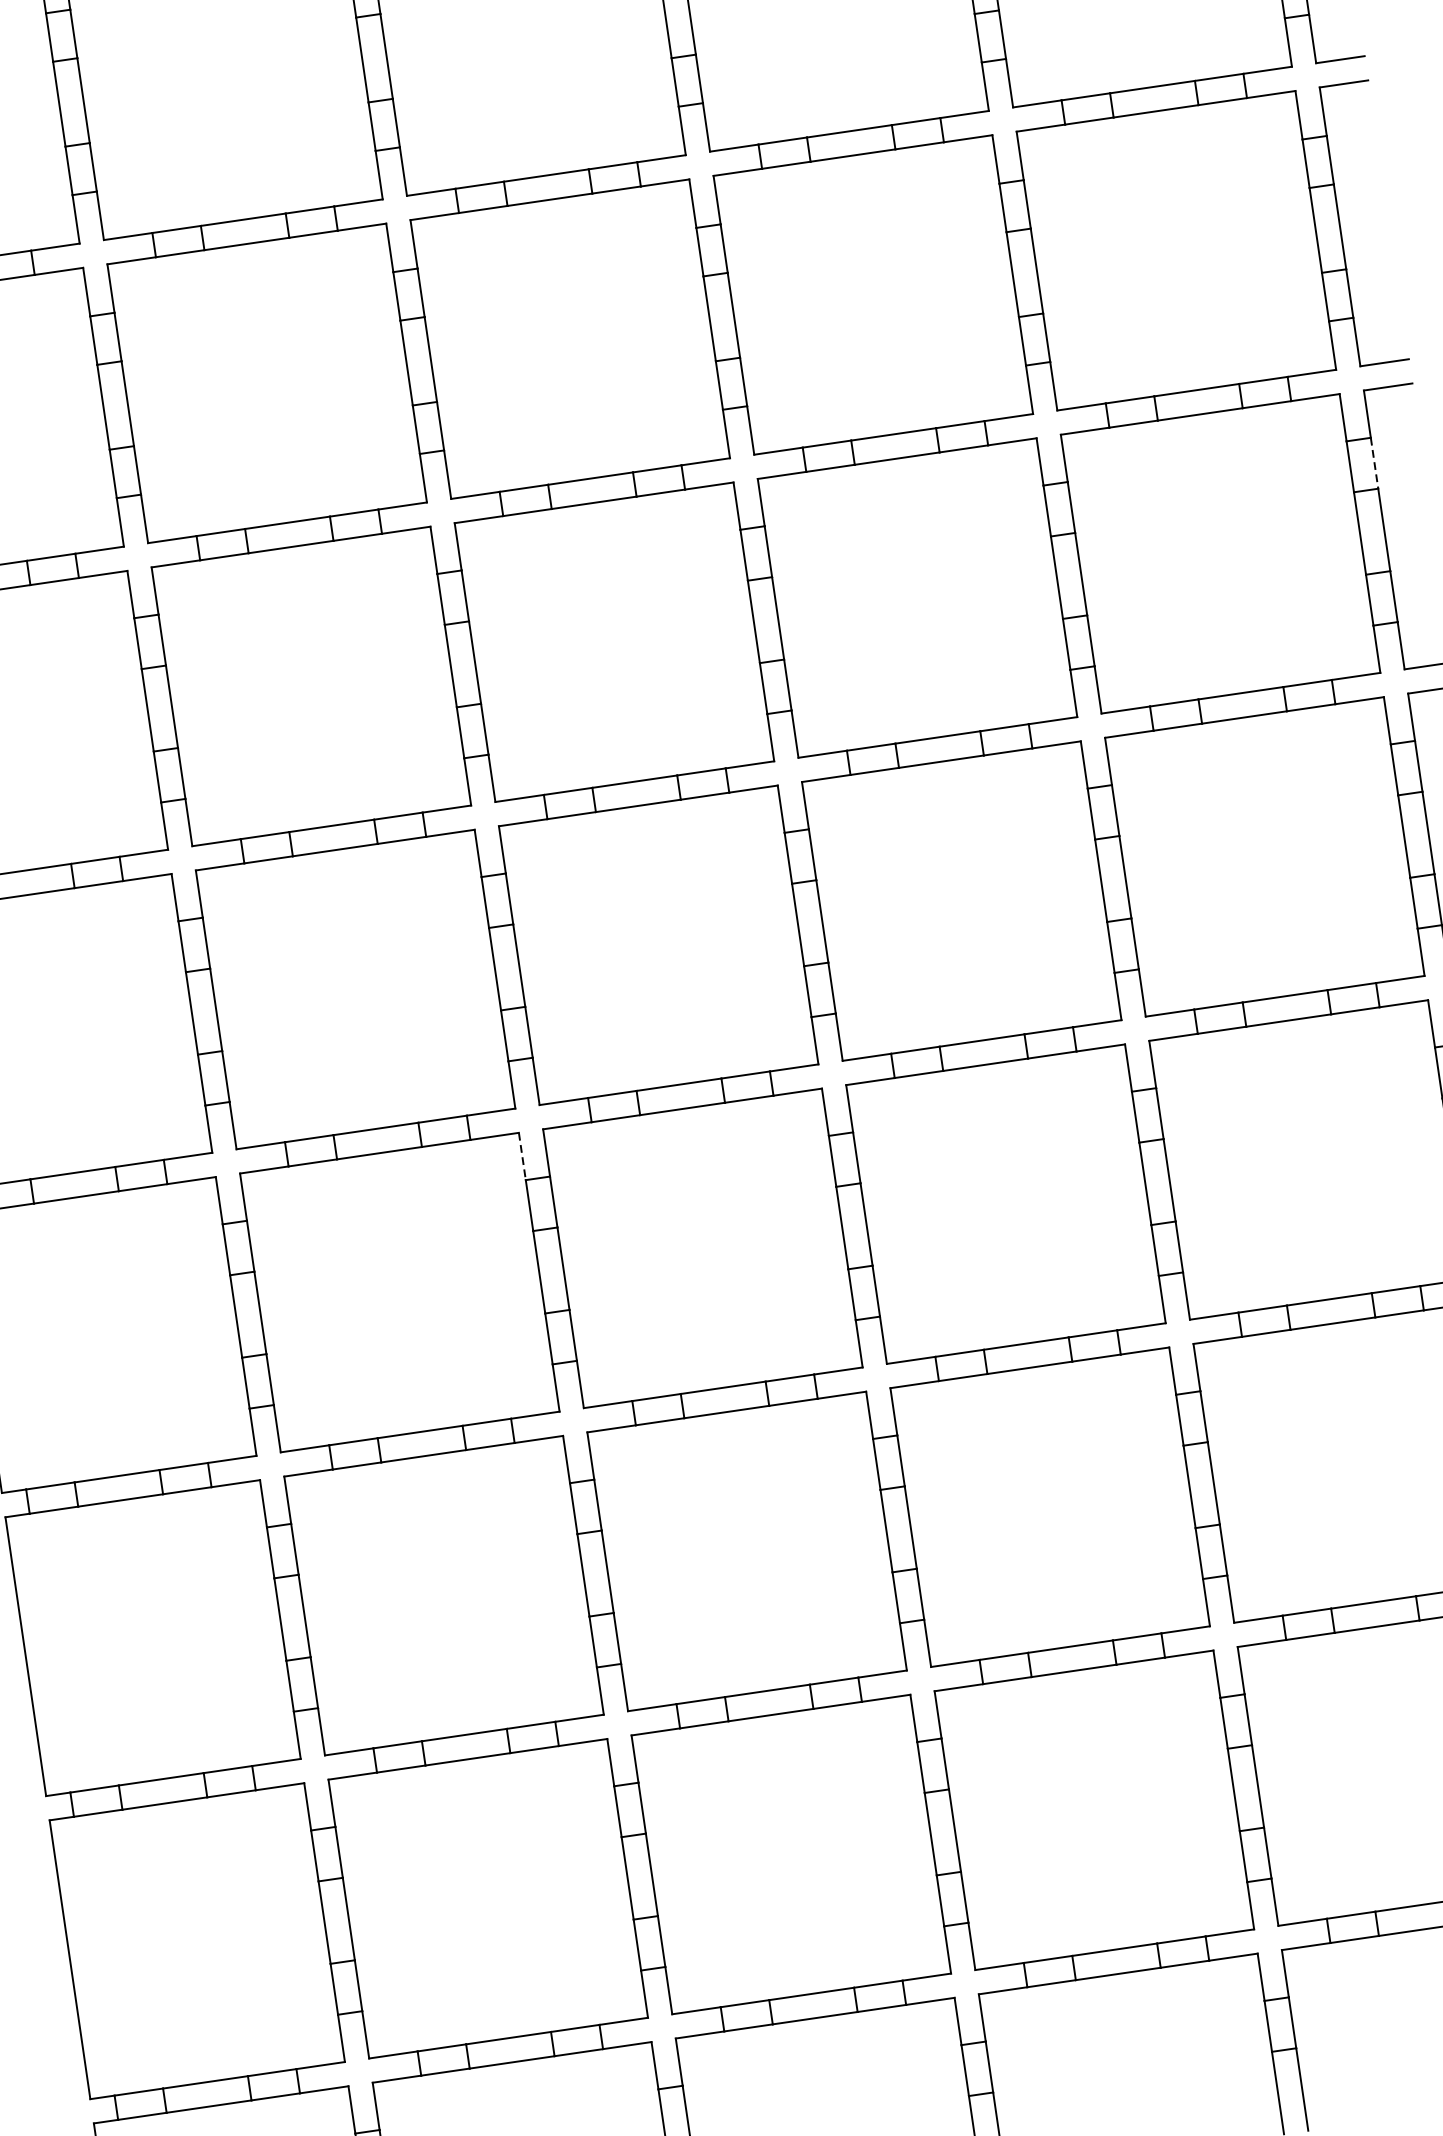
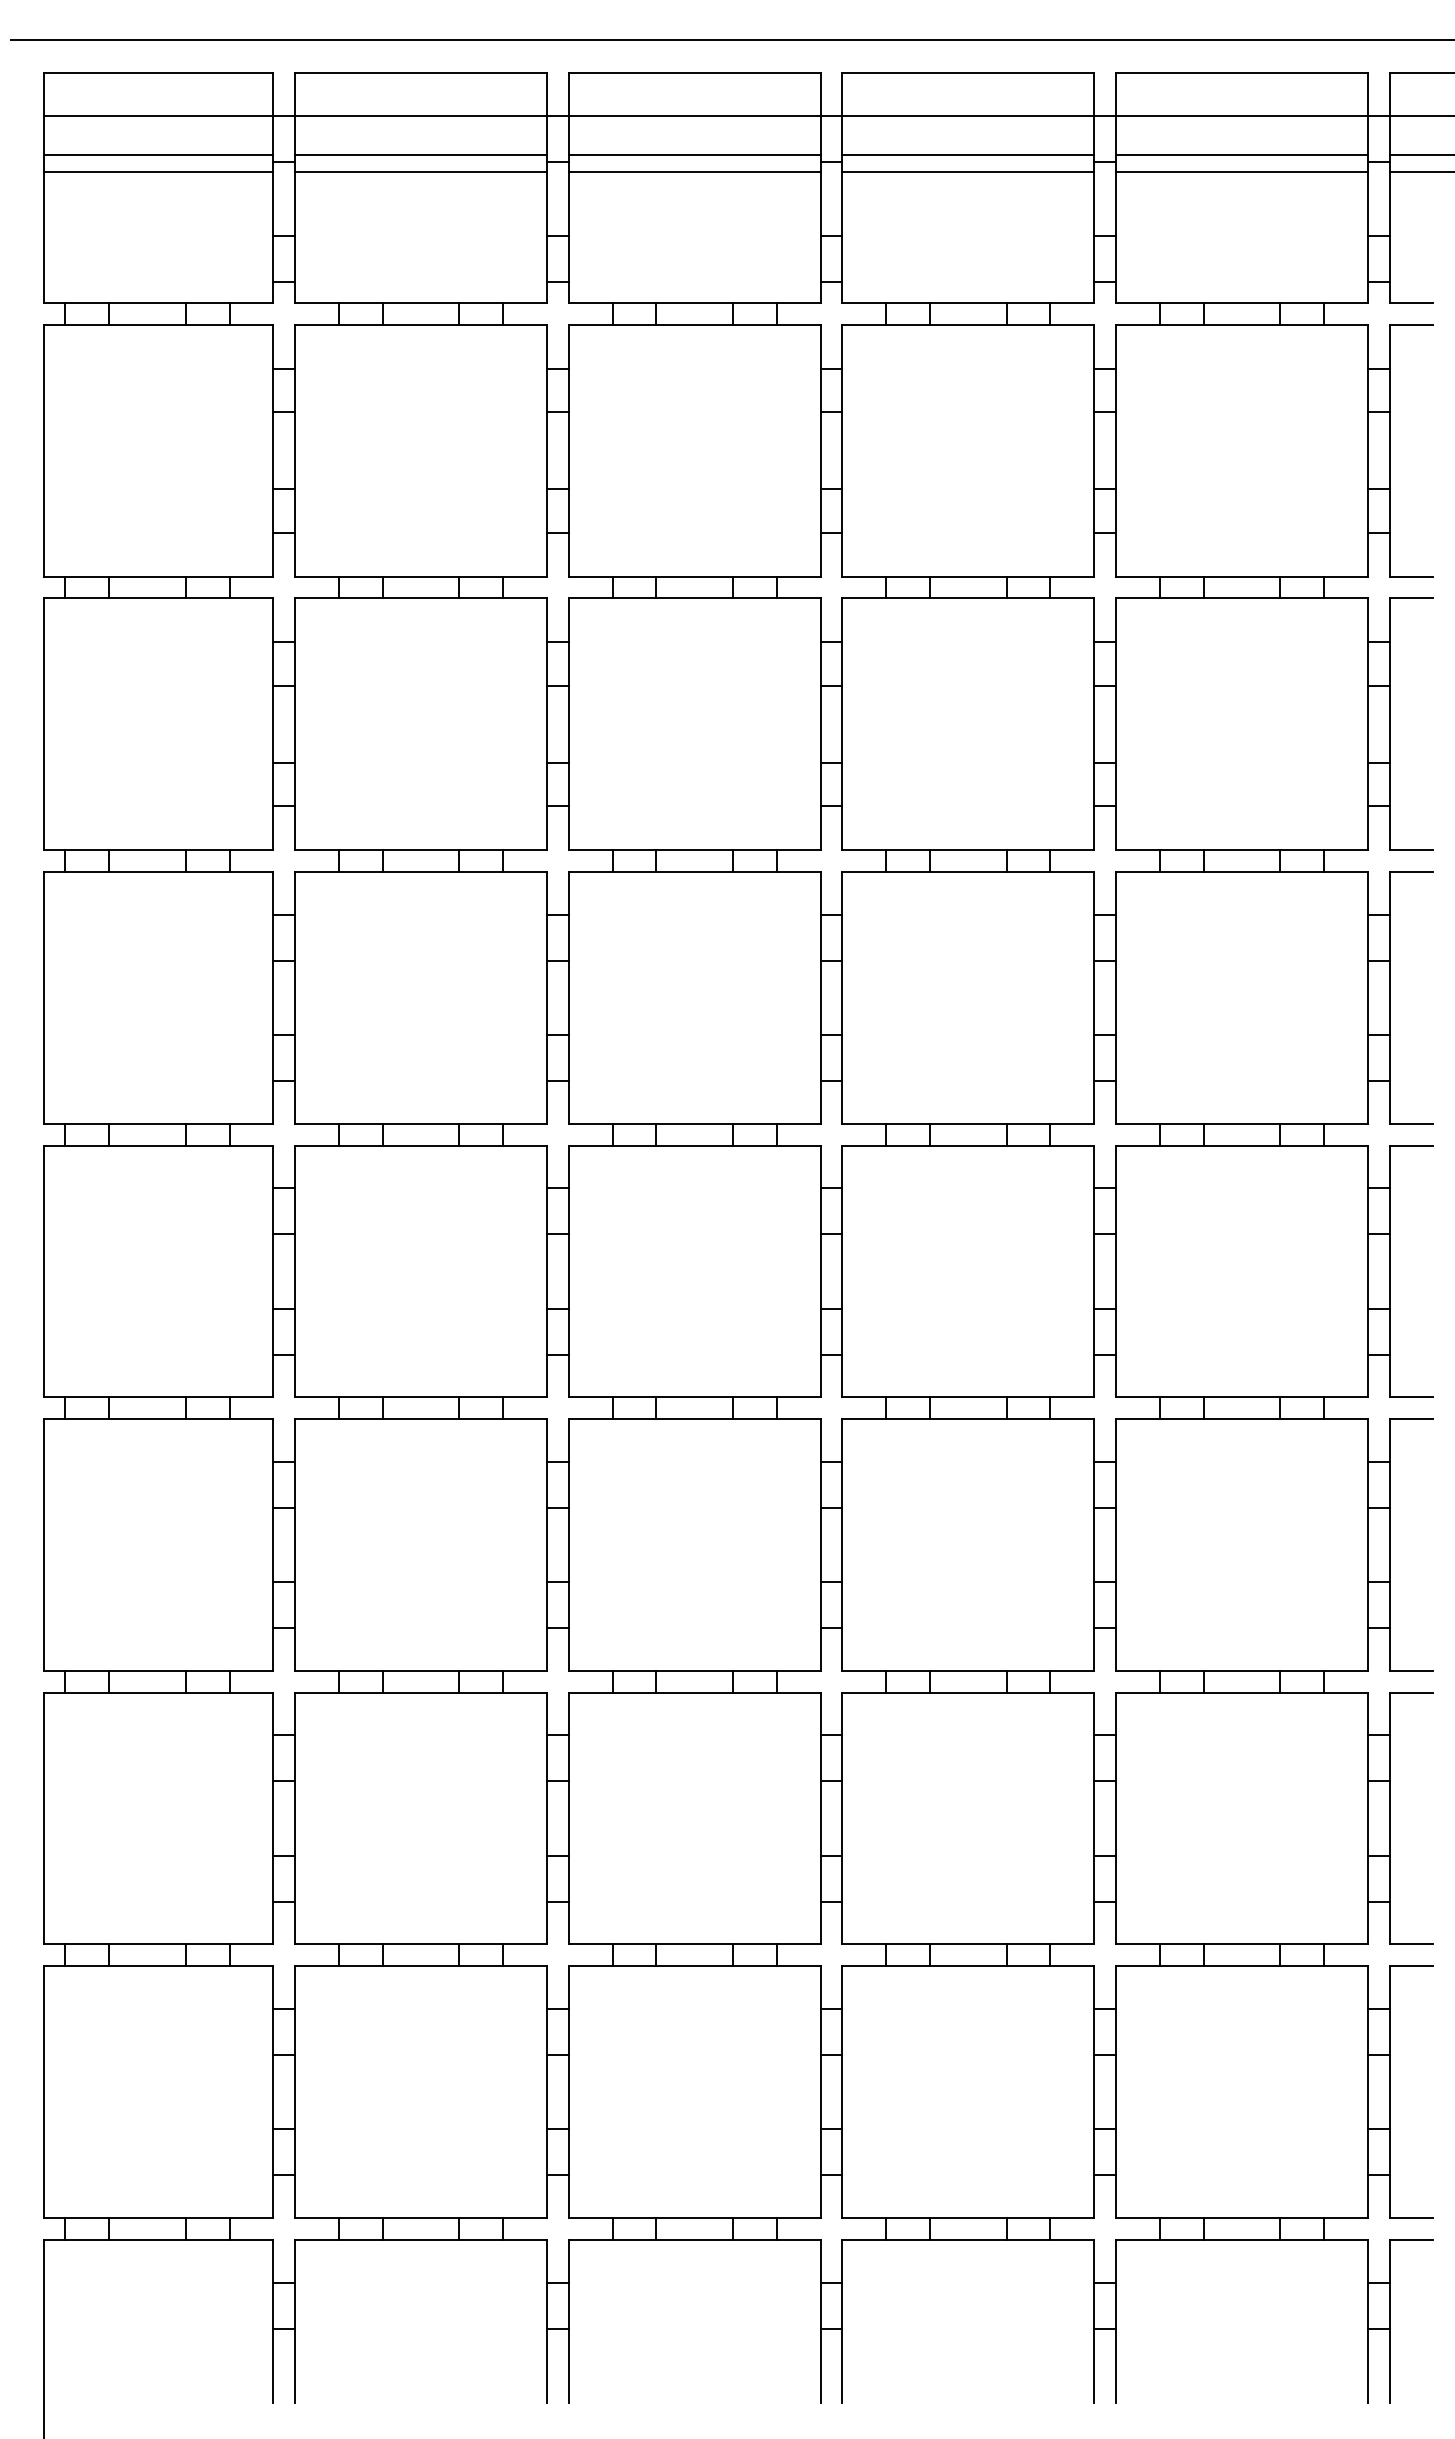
line: (1374, 463) -> (1389, 937), dashed -> solid
line: (522, 1157) -> (546, 1441), dashed -> solid

